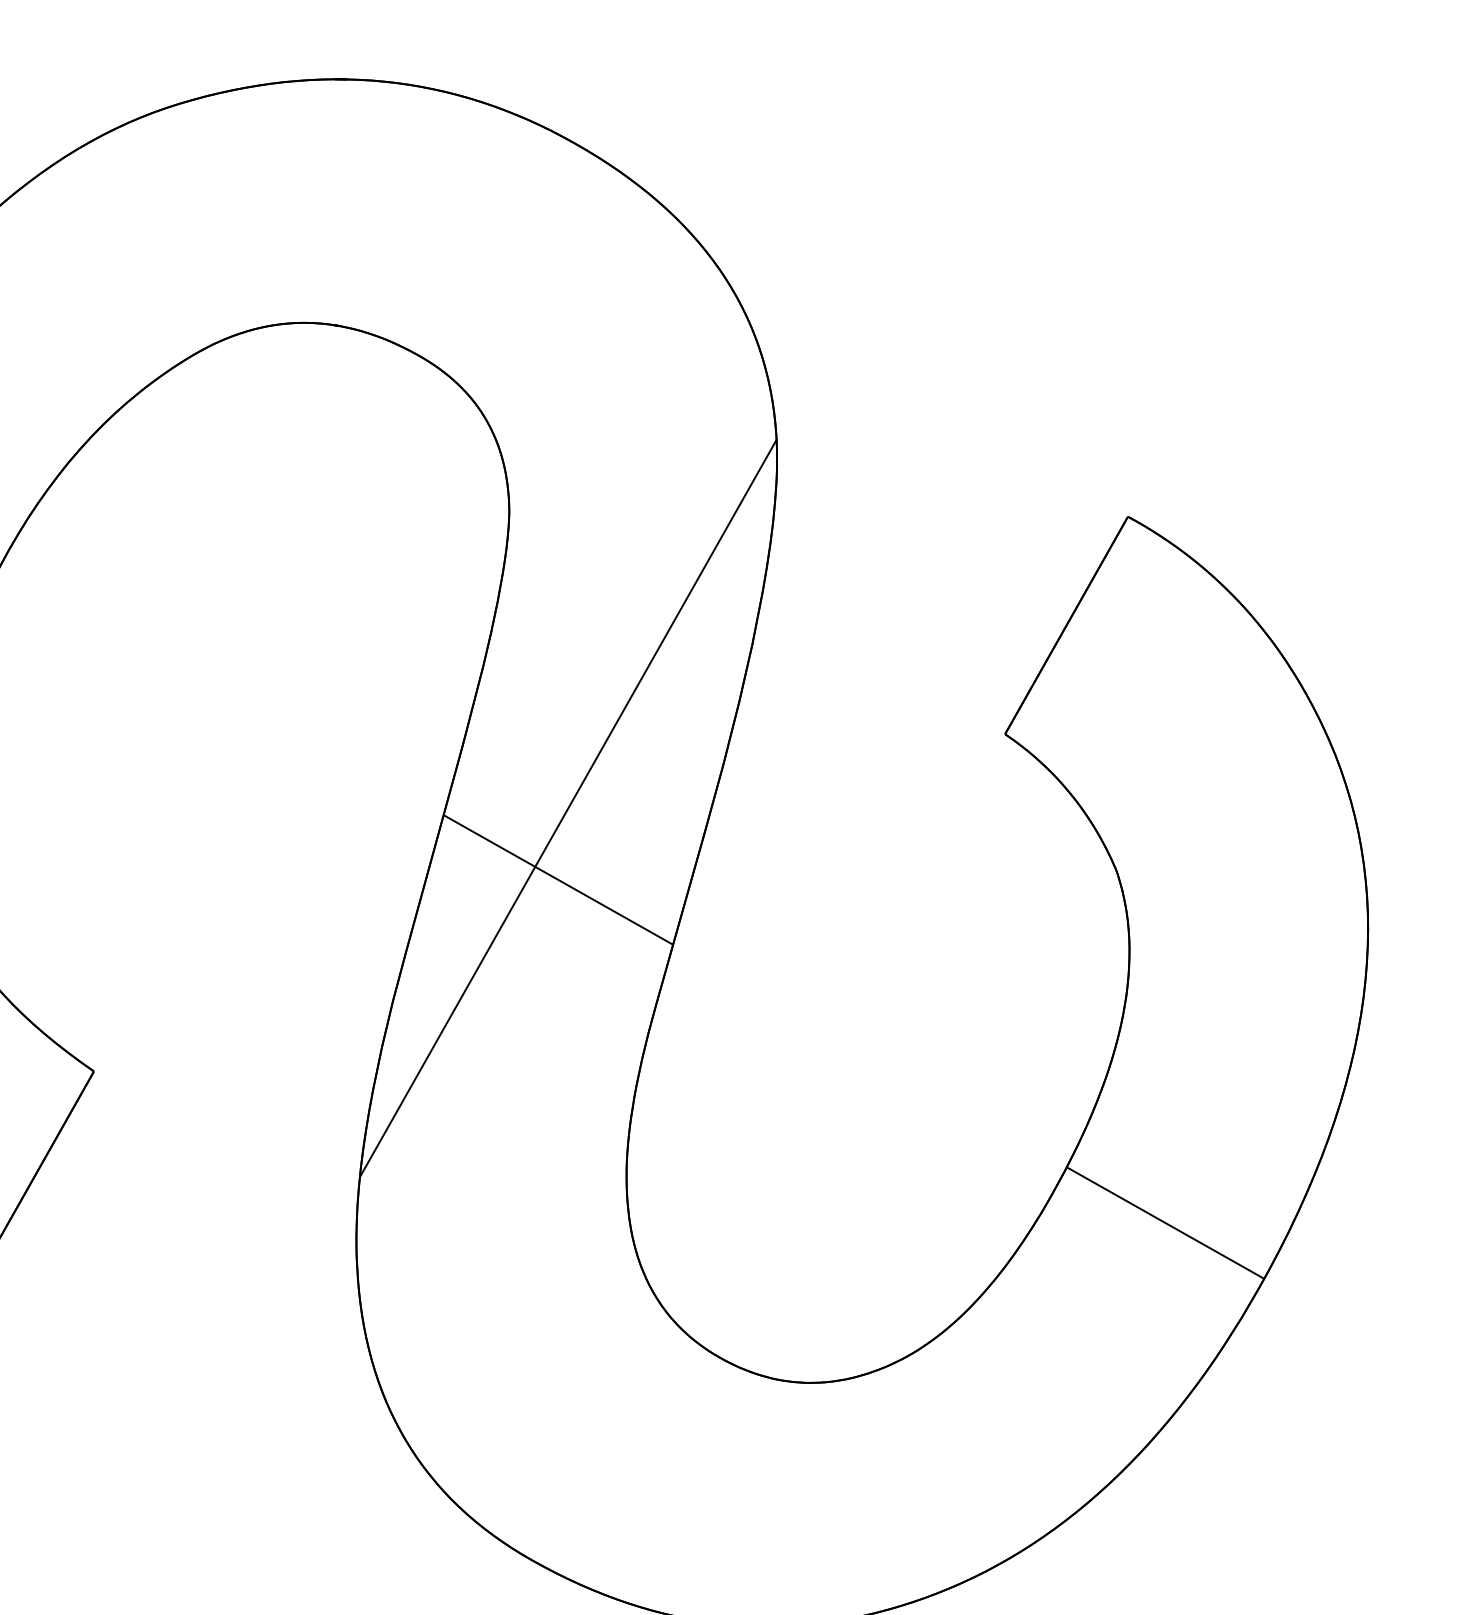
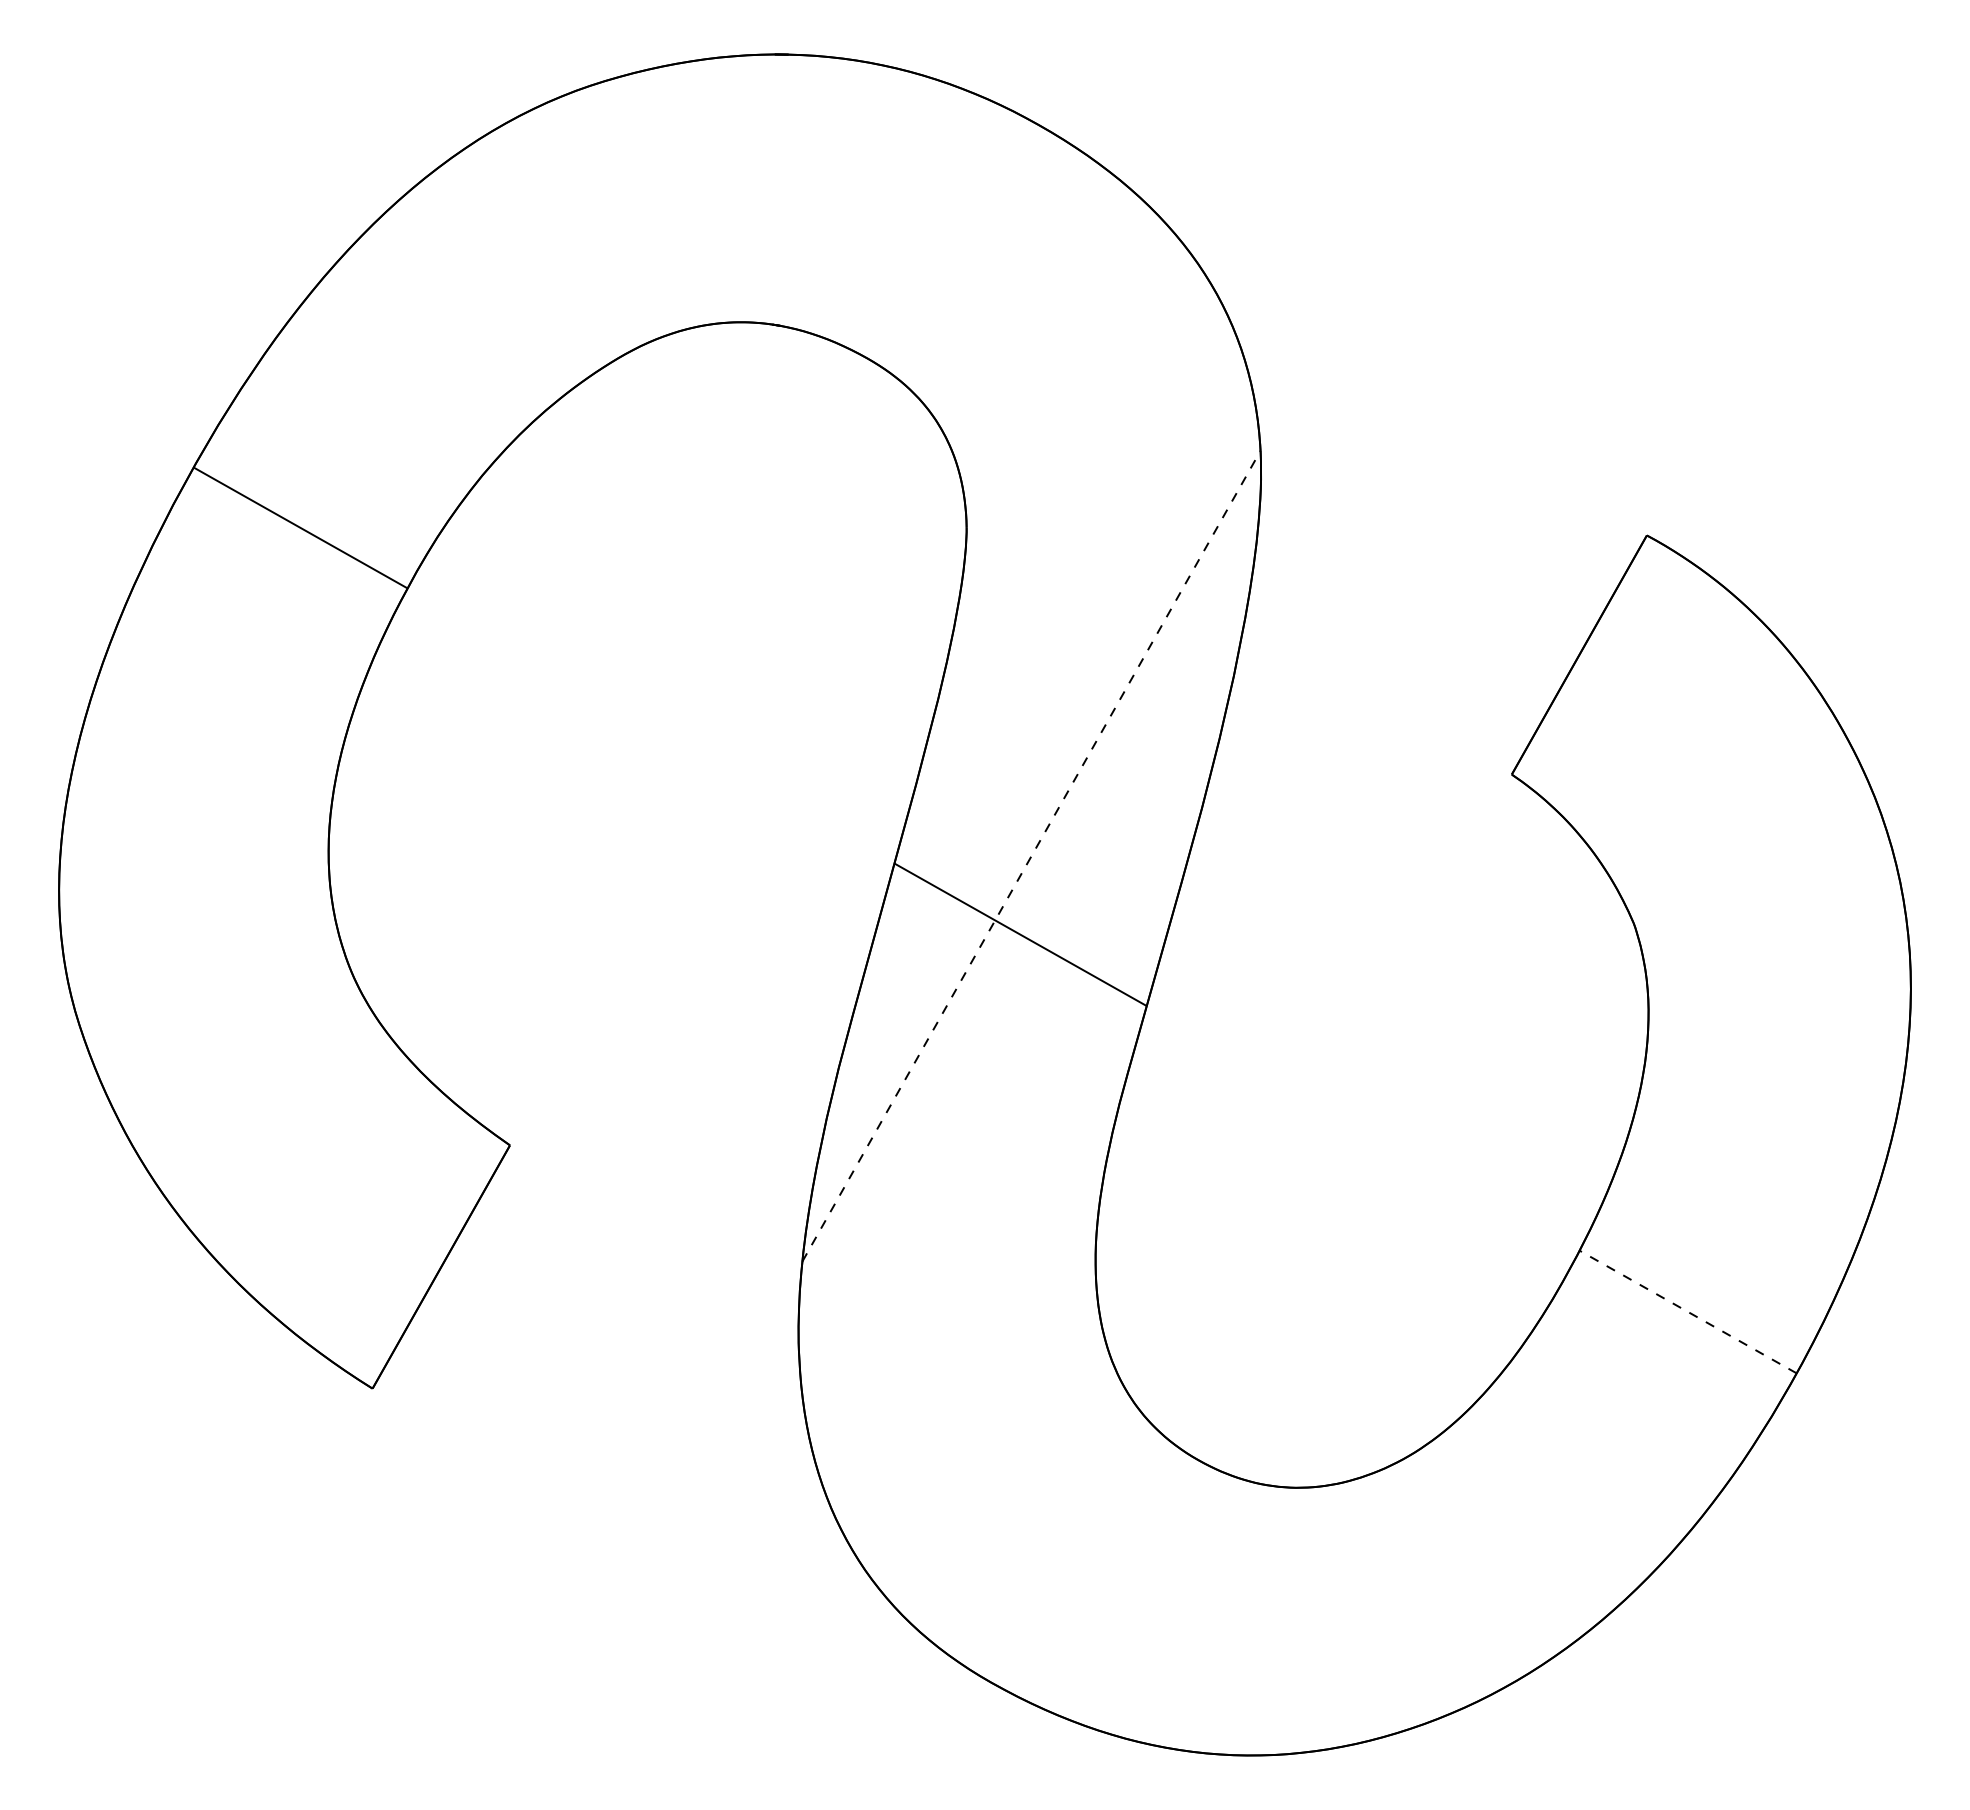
line: (568, 808) -> (1031, 856), solid -> dashed
line: (1165, 1223) -> (1688, 1312), solid -> dashed

